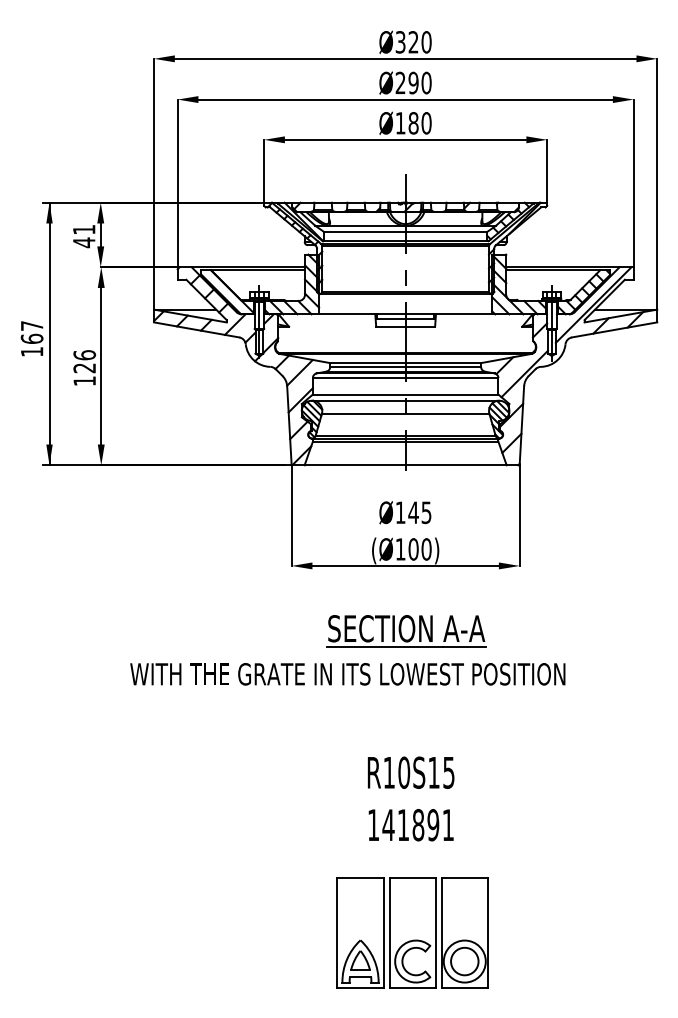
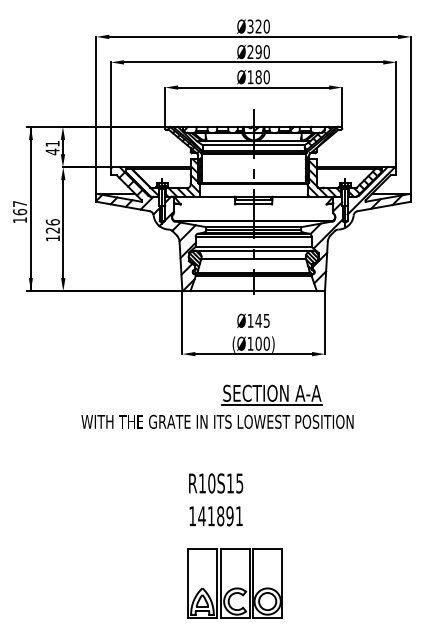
part: (405, 630) -> (271, 394), moved
text: (411, 798) -> (216, 499), moved
part: (411, 932) -> (234, 583), moved

